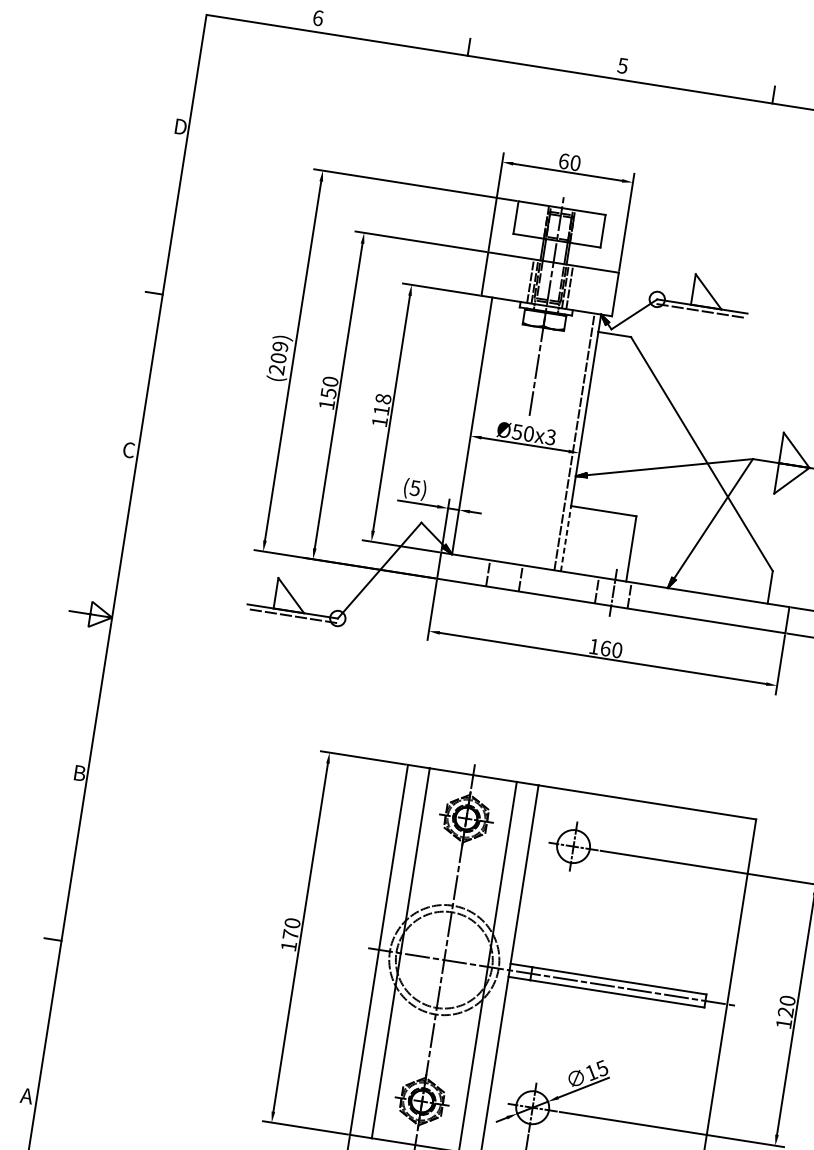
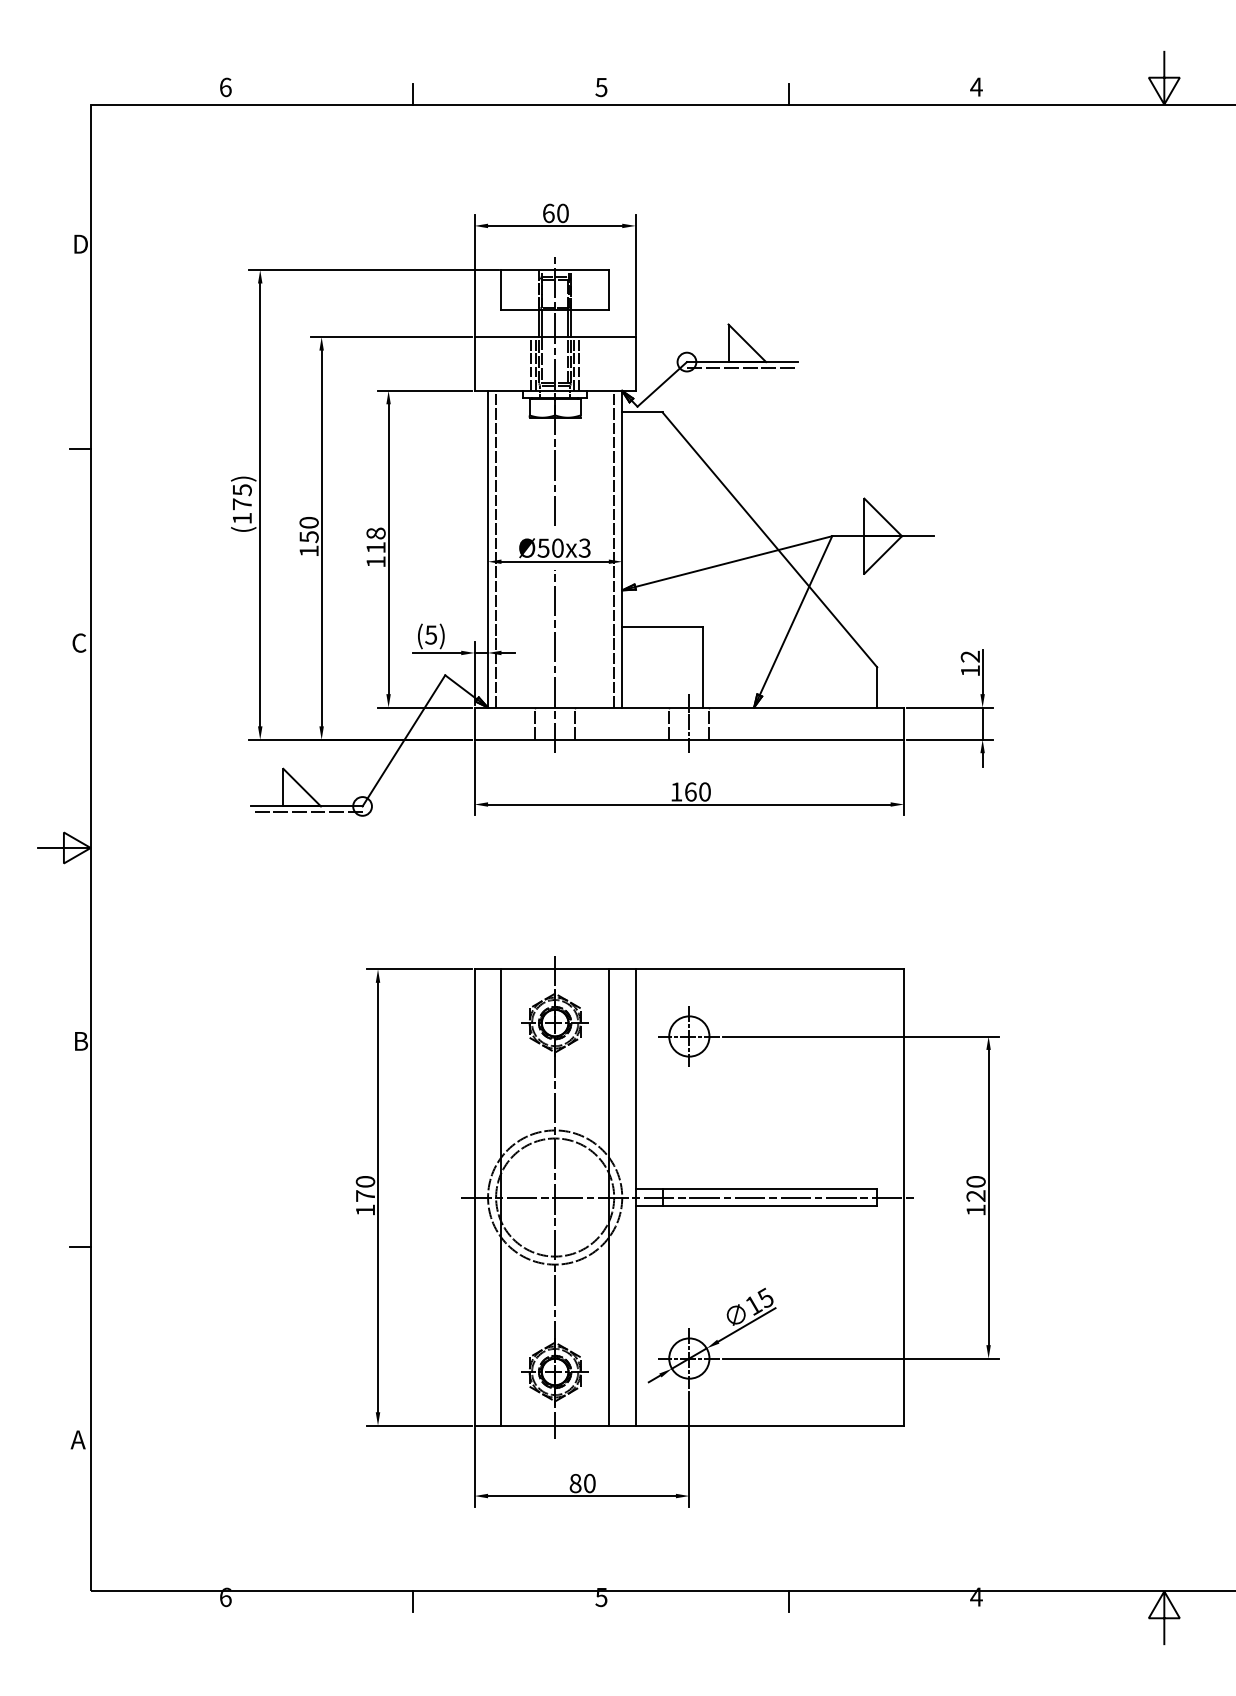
text: (277, 358) -> (241, 504), (209) -> (175)
line: (479, 426) -> (496, 548), added
line: (512, 525) -> (555, 661), added
line: (566, 538) -> (622, 666), dashed -> solid

